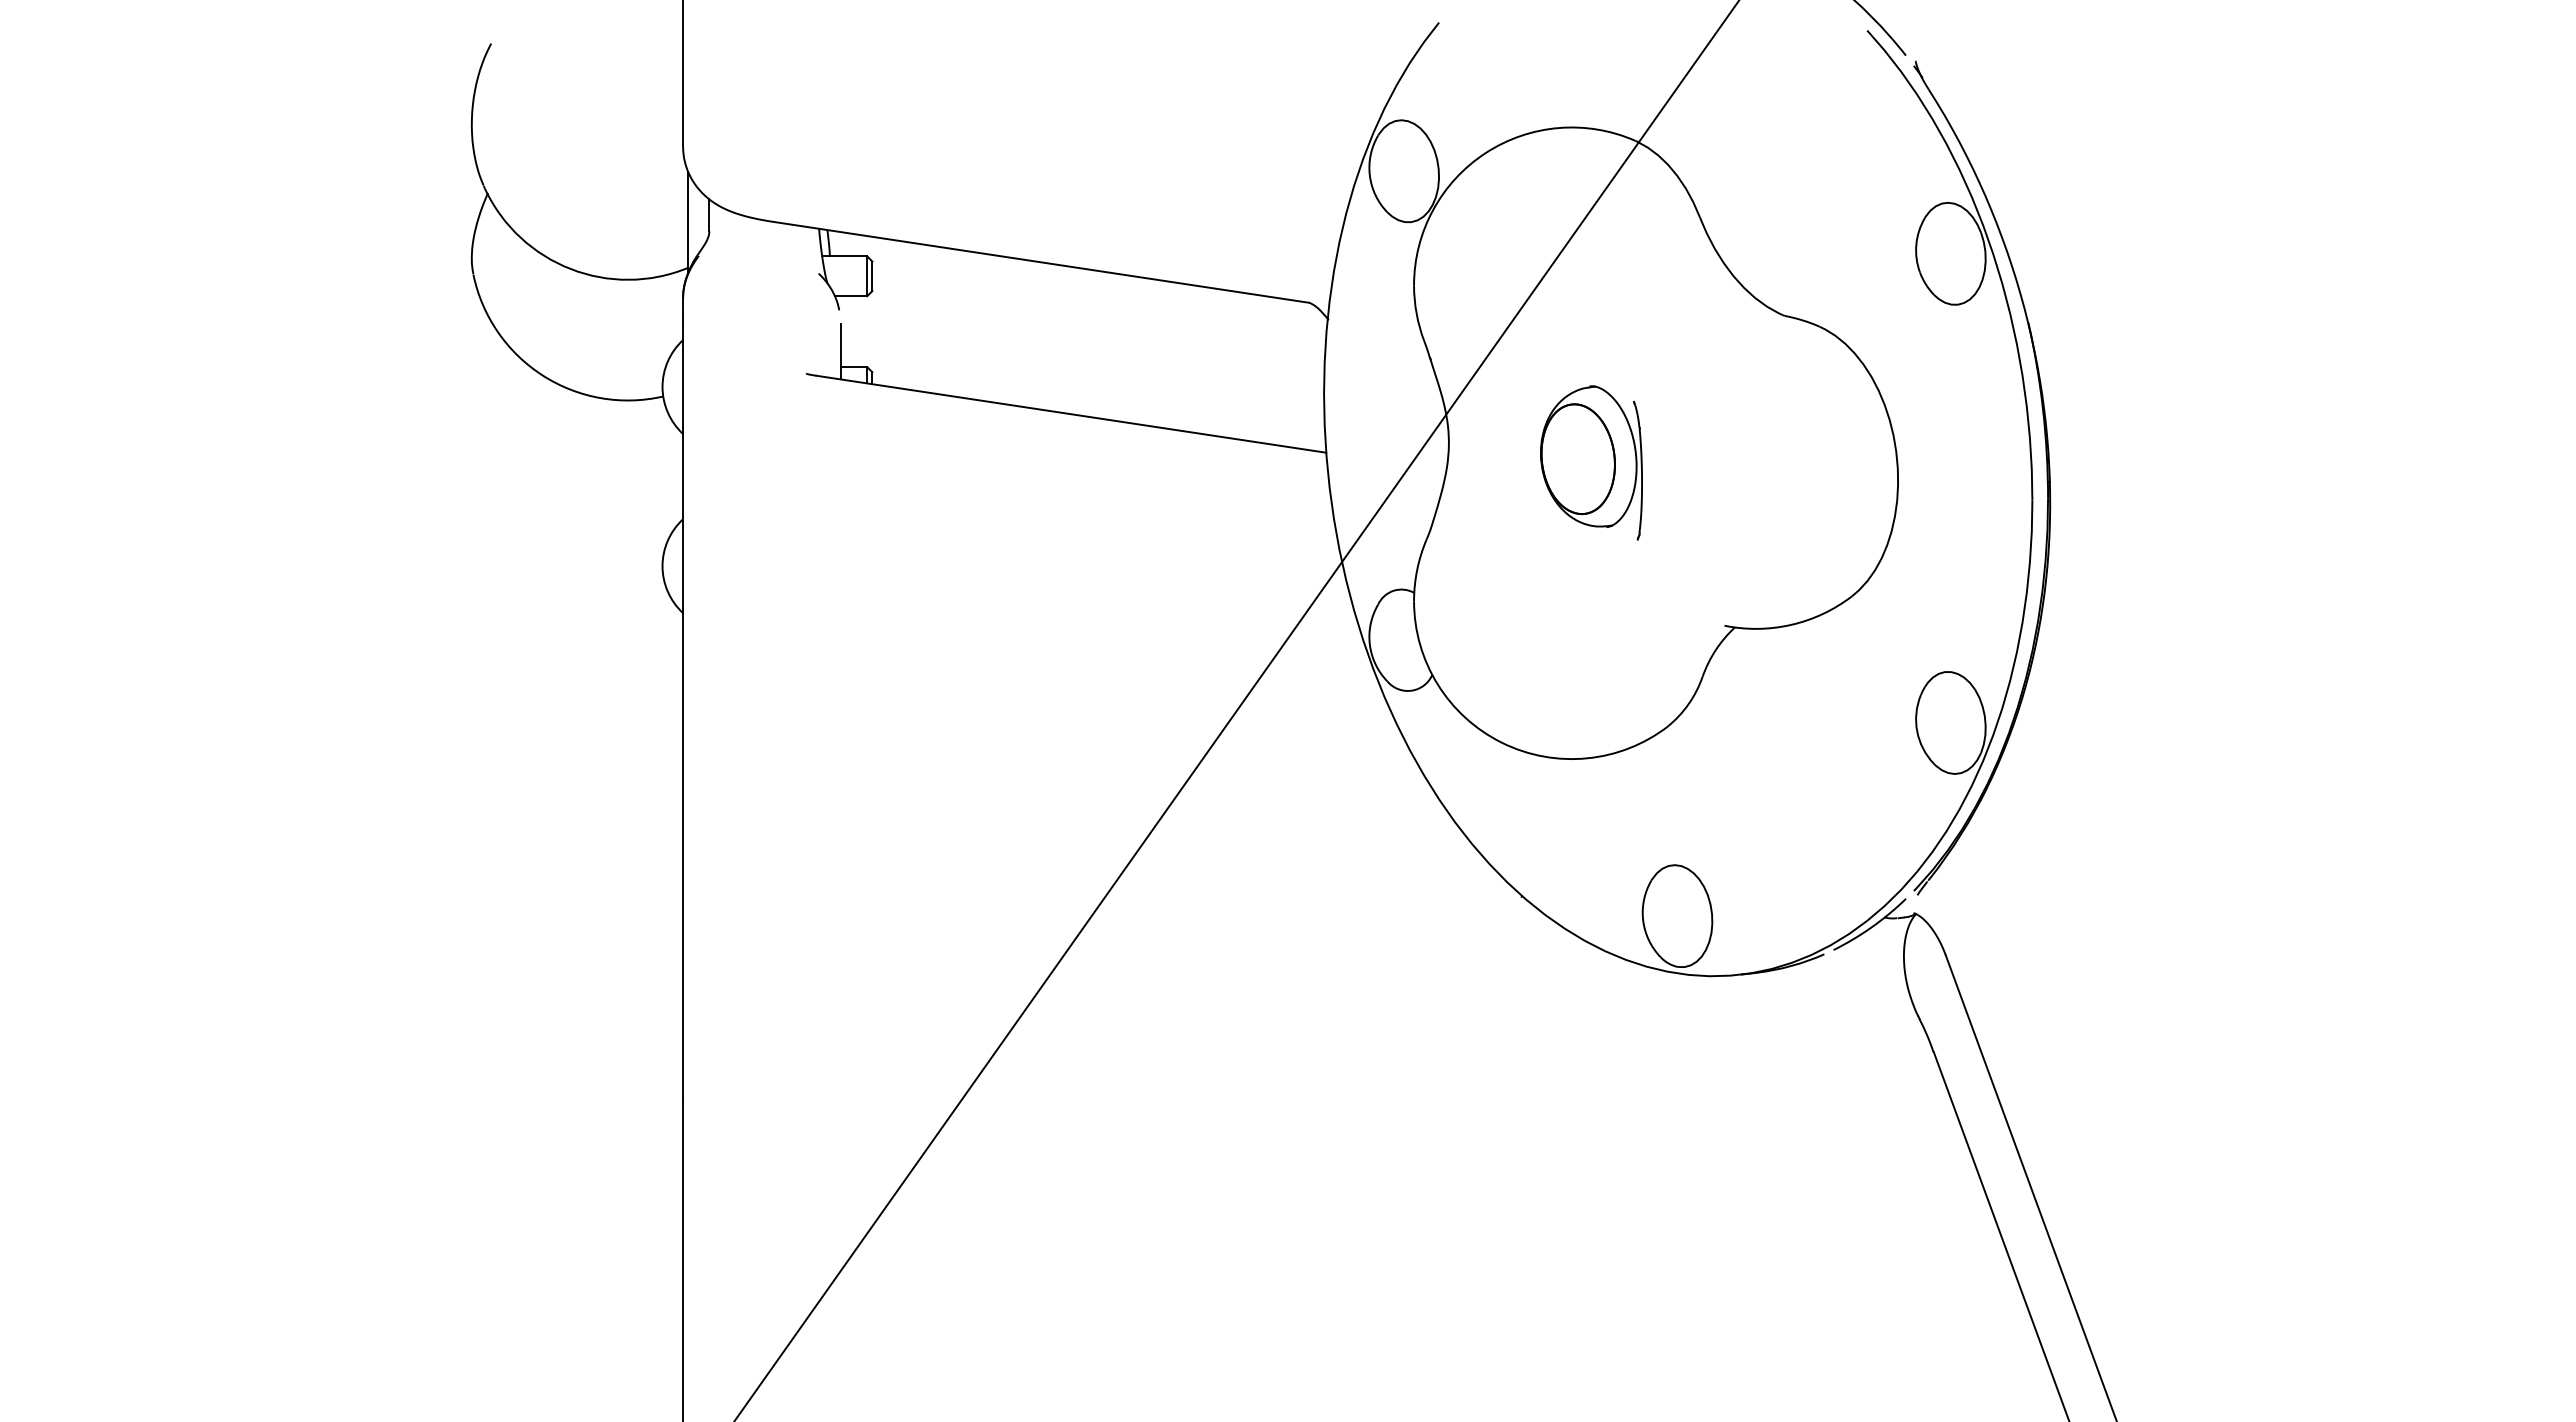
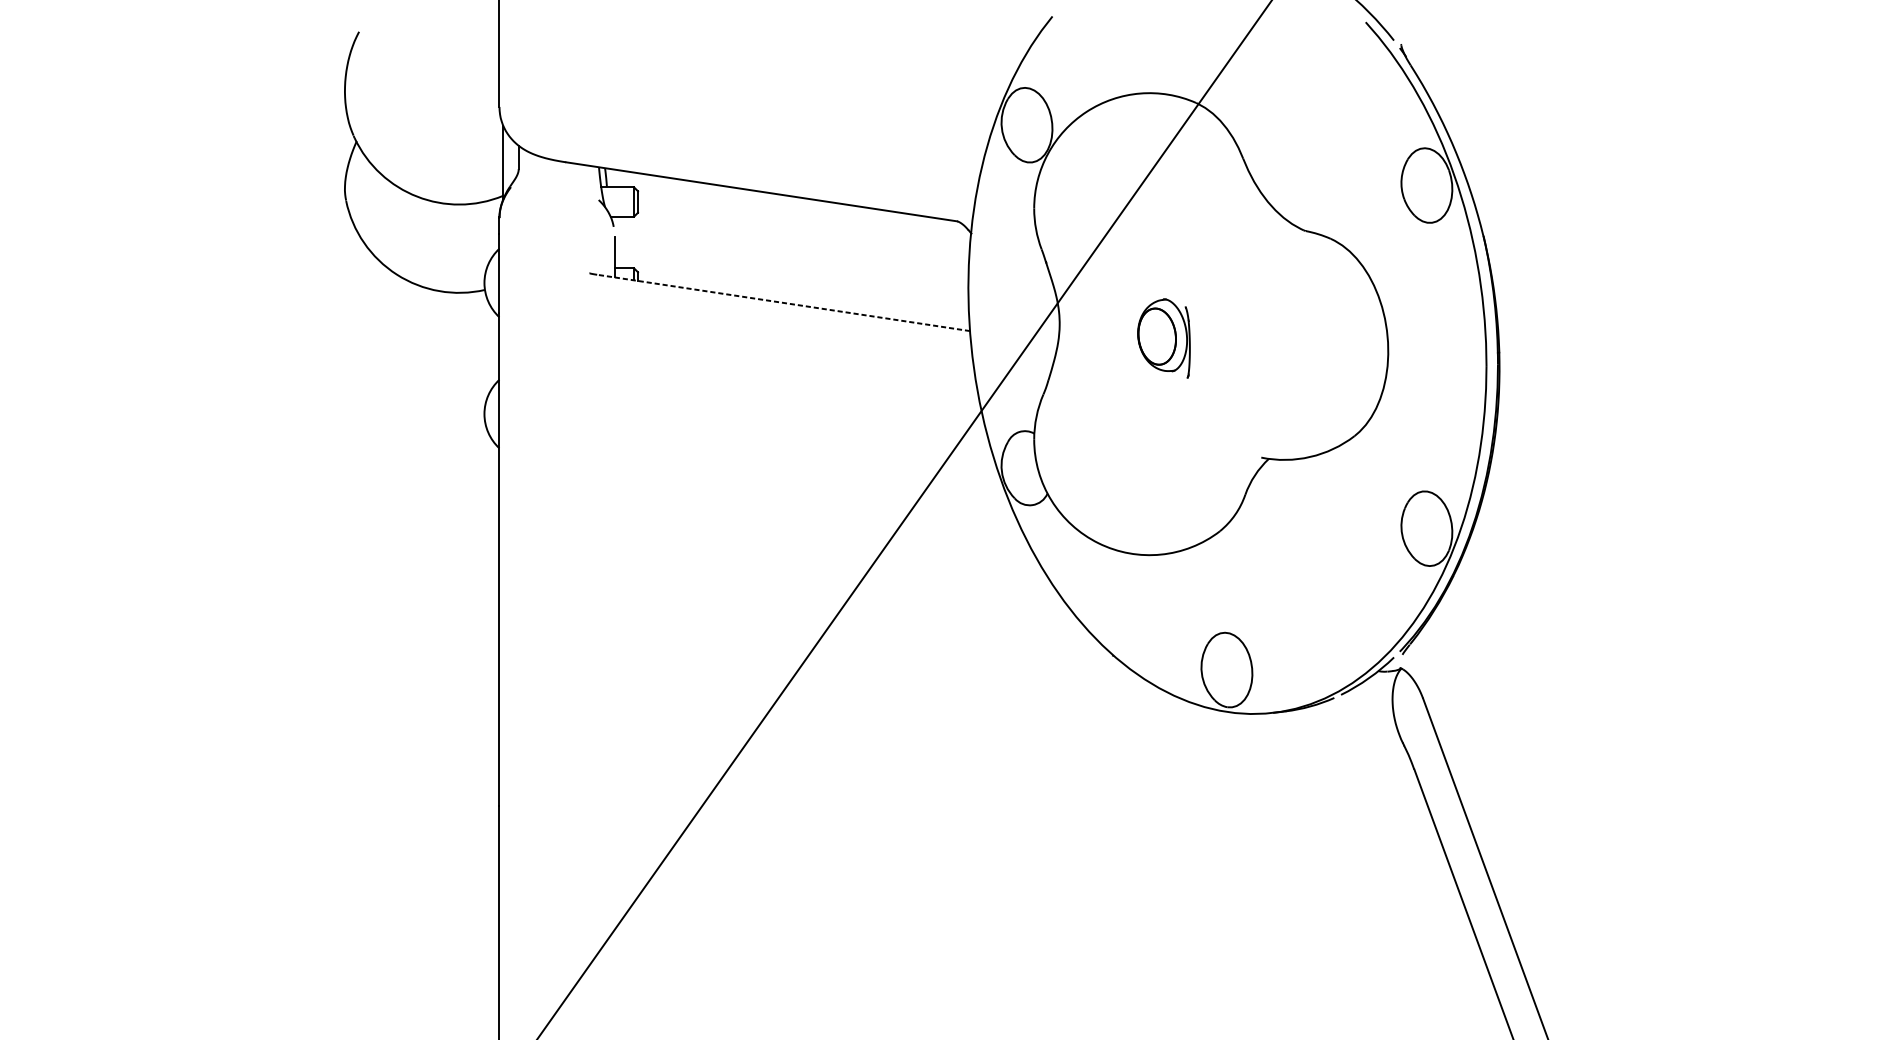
line: (1071, 414) -> (783, 303), solid -> dashed
part: (1591, 462) -> (1164, 338), size x0.7

